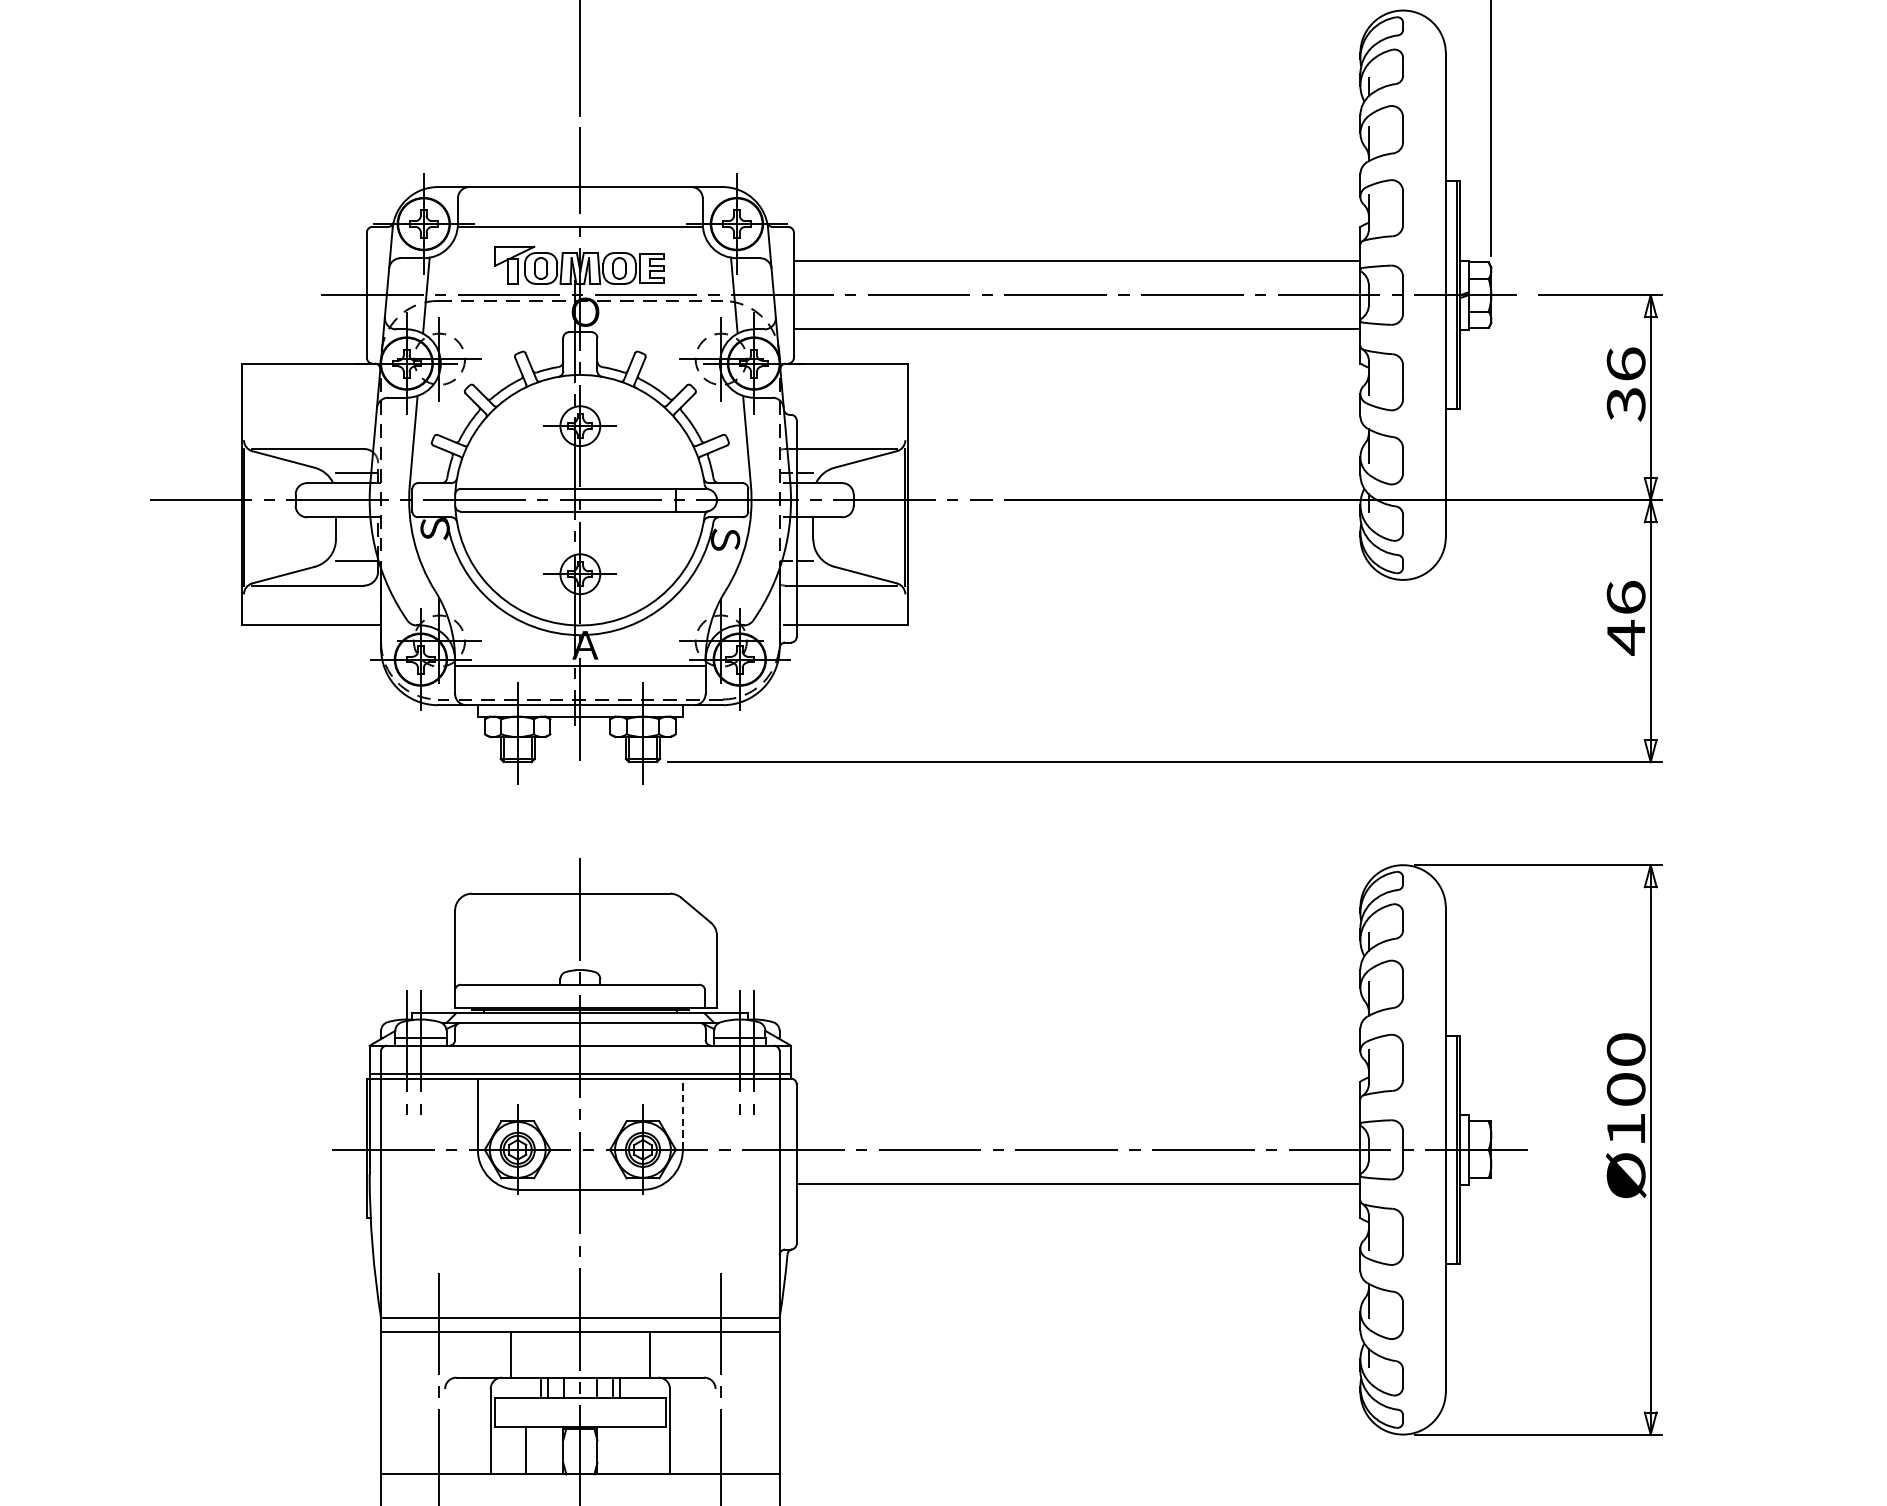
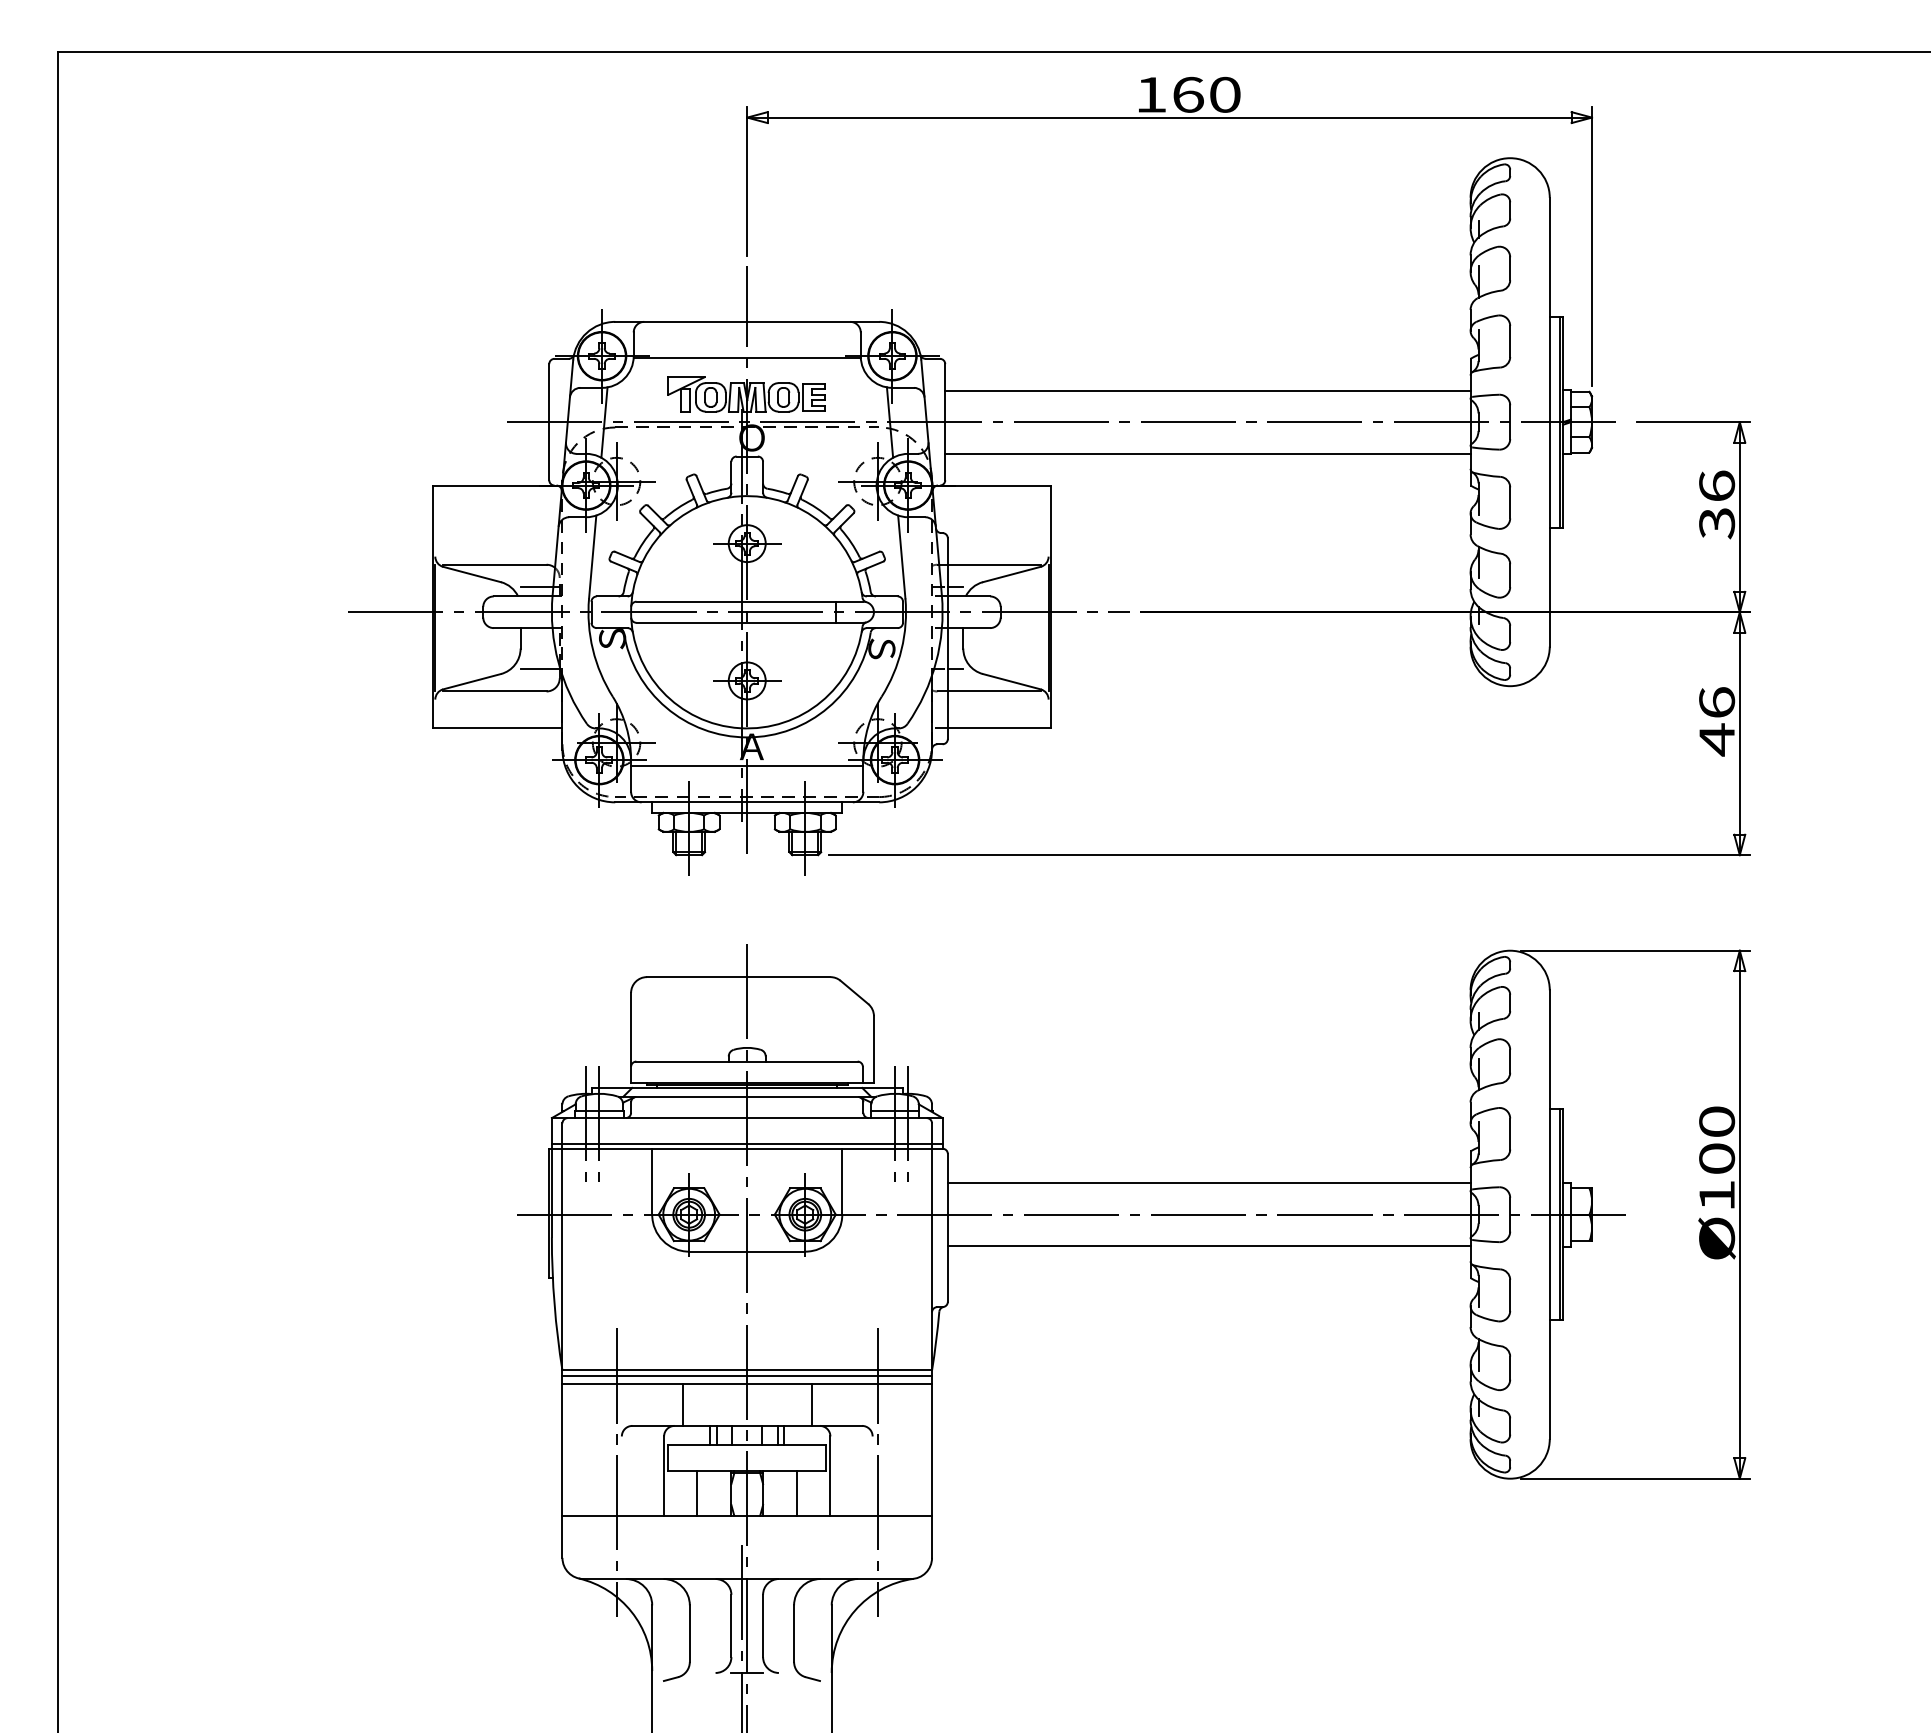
line: (683, 1114) -> (842, 1181), dashed -> solid
line: (1077, 1116) -> (1208, 1183), added
line: (580, 1323) -> (747, 1375), added
line: (634, 1450) -> (797, 1493), added

